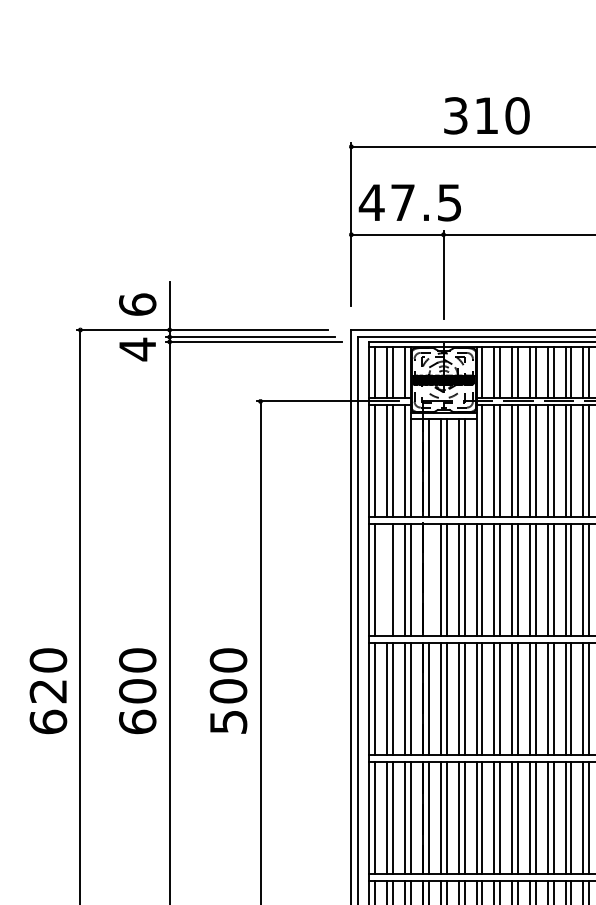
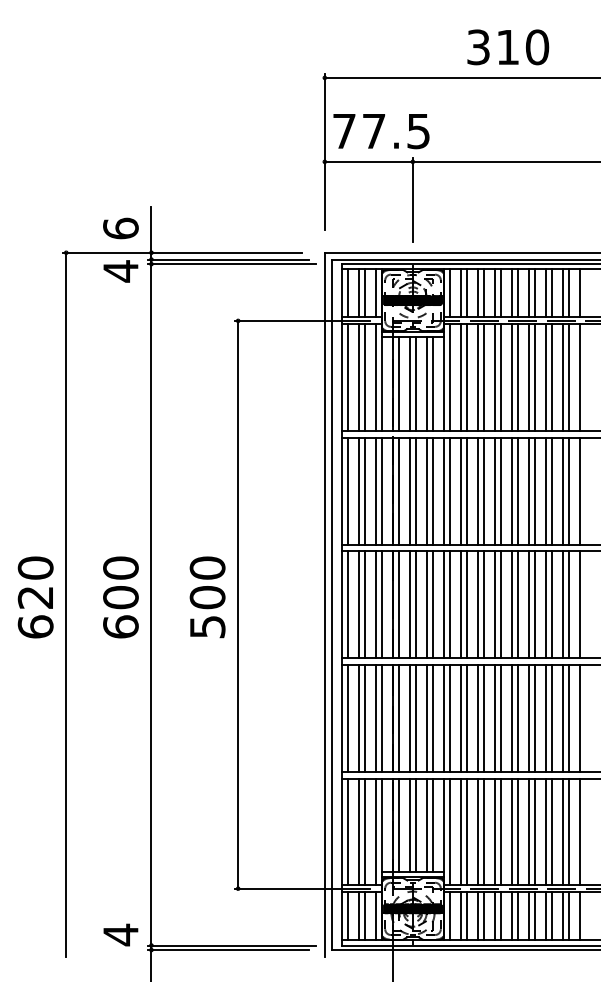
text: (487, 115) -> (508, 47), moved
text: (371, 202) -> (344, 131), 47.5 -> 77.5
line: (386, 579) -> (358, 490), added
line: (428, 579) -> (398, 490), added

